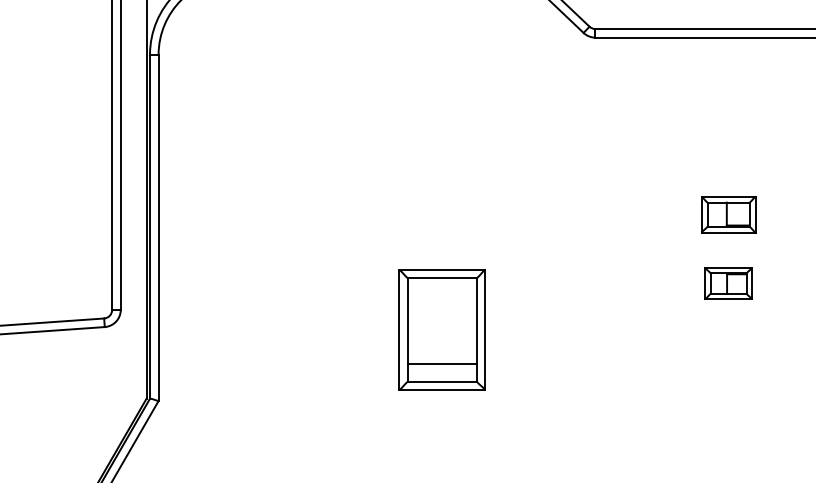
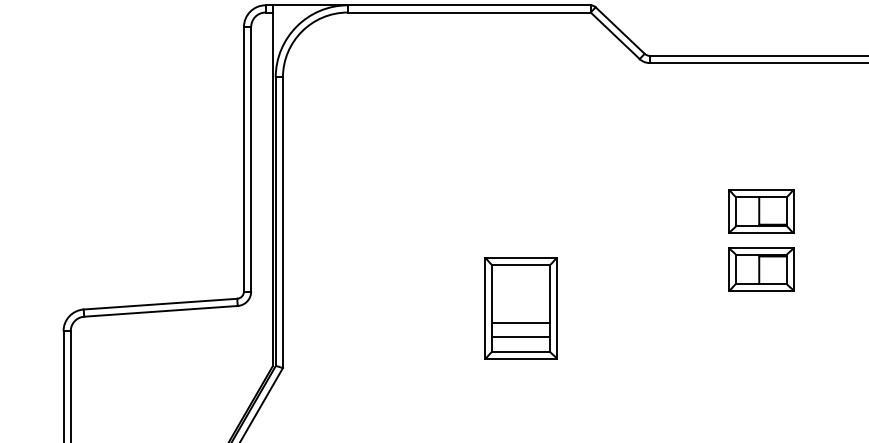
part: (728, 214) -> (761, 211), size x1.43
part: (728, 283) -> (761, 269), size x1.67
line: (441, 346) -> (520, 322), added

